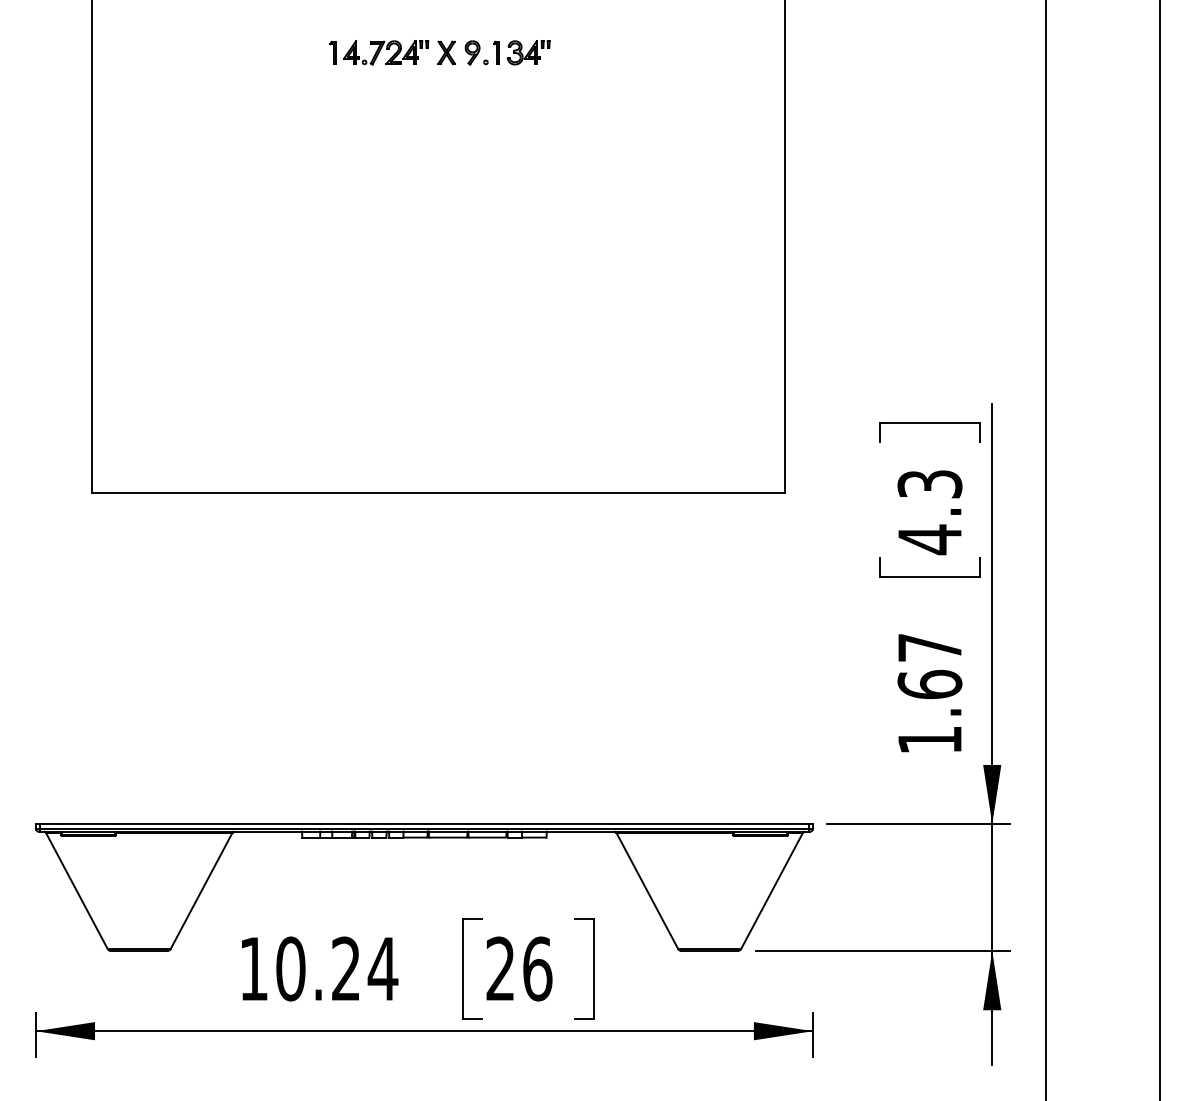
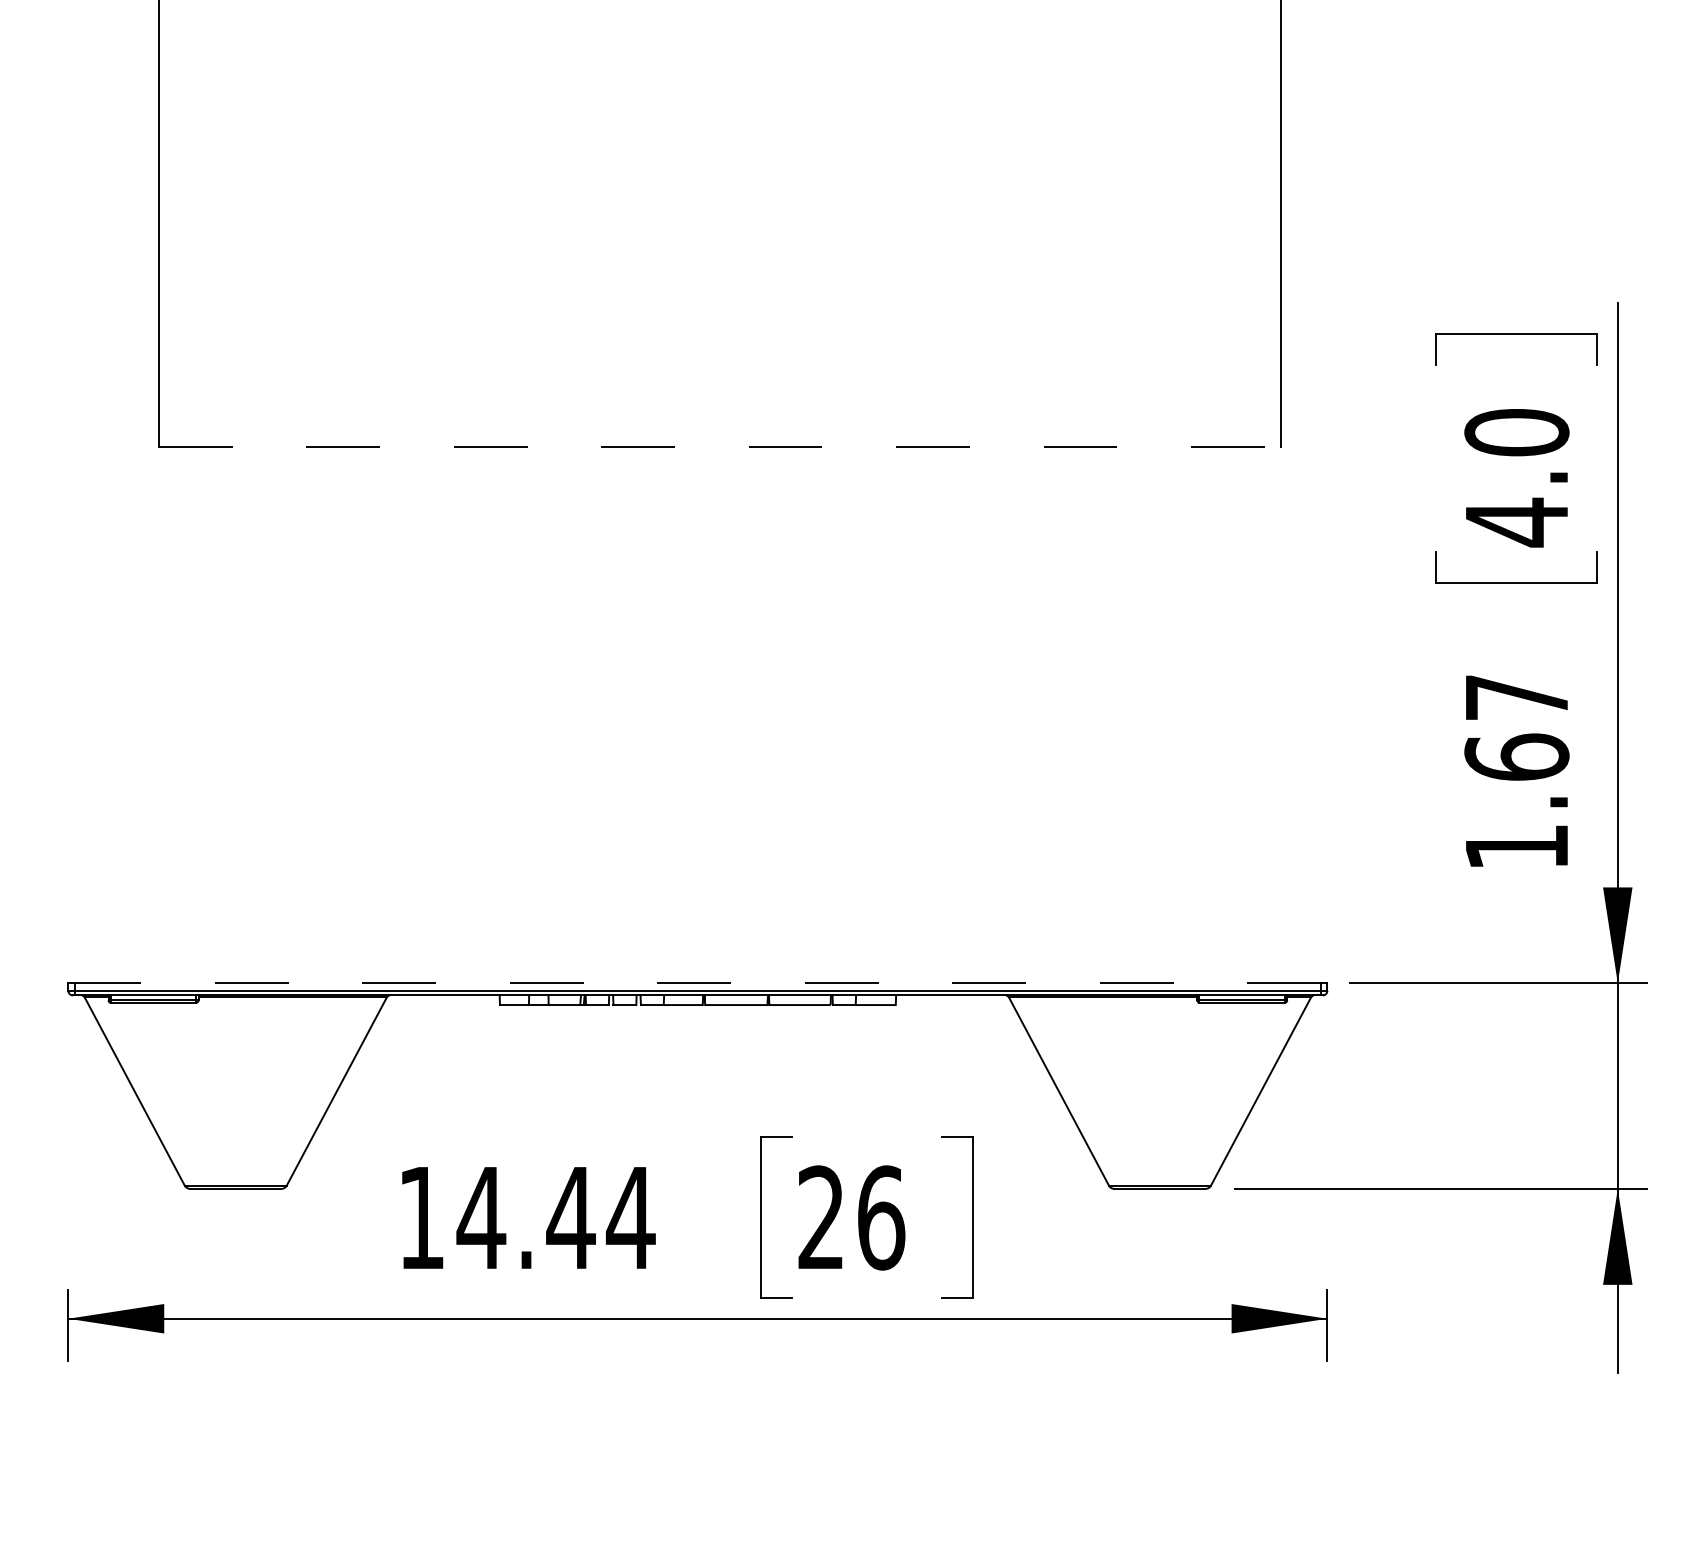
text: (929, 483) -> (1516, 431), 4.3 -> 4.0
line: (438, 493) -> (720, 447), solid -> dashed
line: (424, 824) -> (697, 983), solid -> dashed
text: (318, 968) -> (526, 1217), 10.24 -> 14.44

